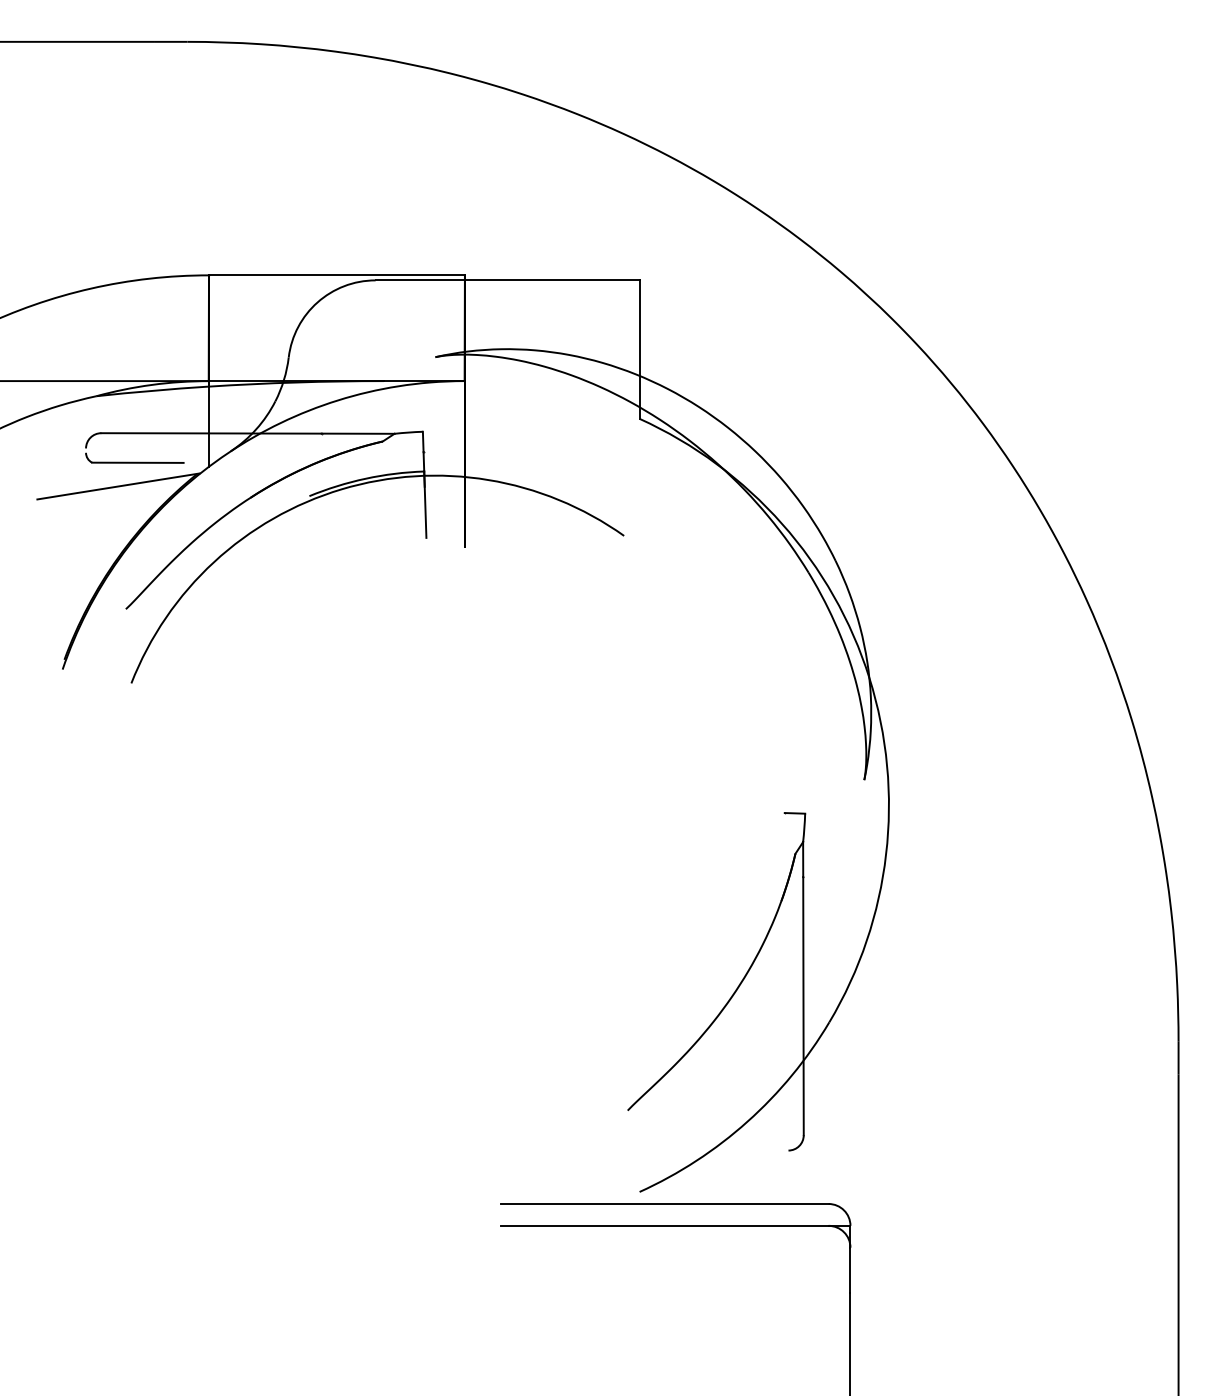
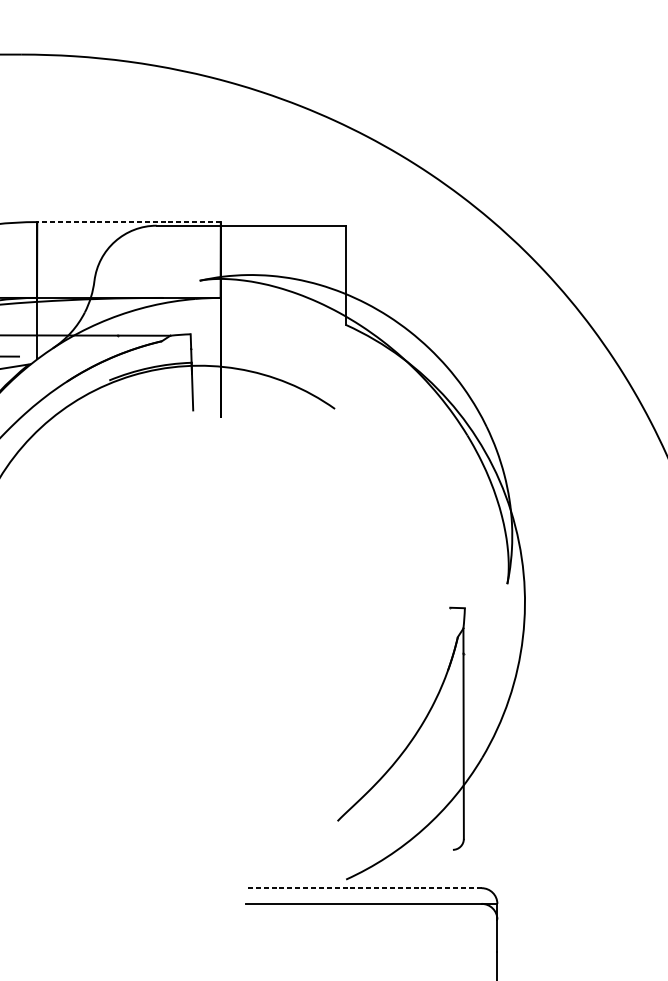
line: (336, 275) -> (128, 222), solid -> dashed
line: (664, 1203) -> (363, 887), solid -> dashed

